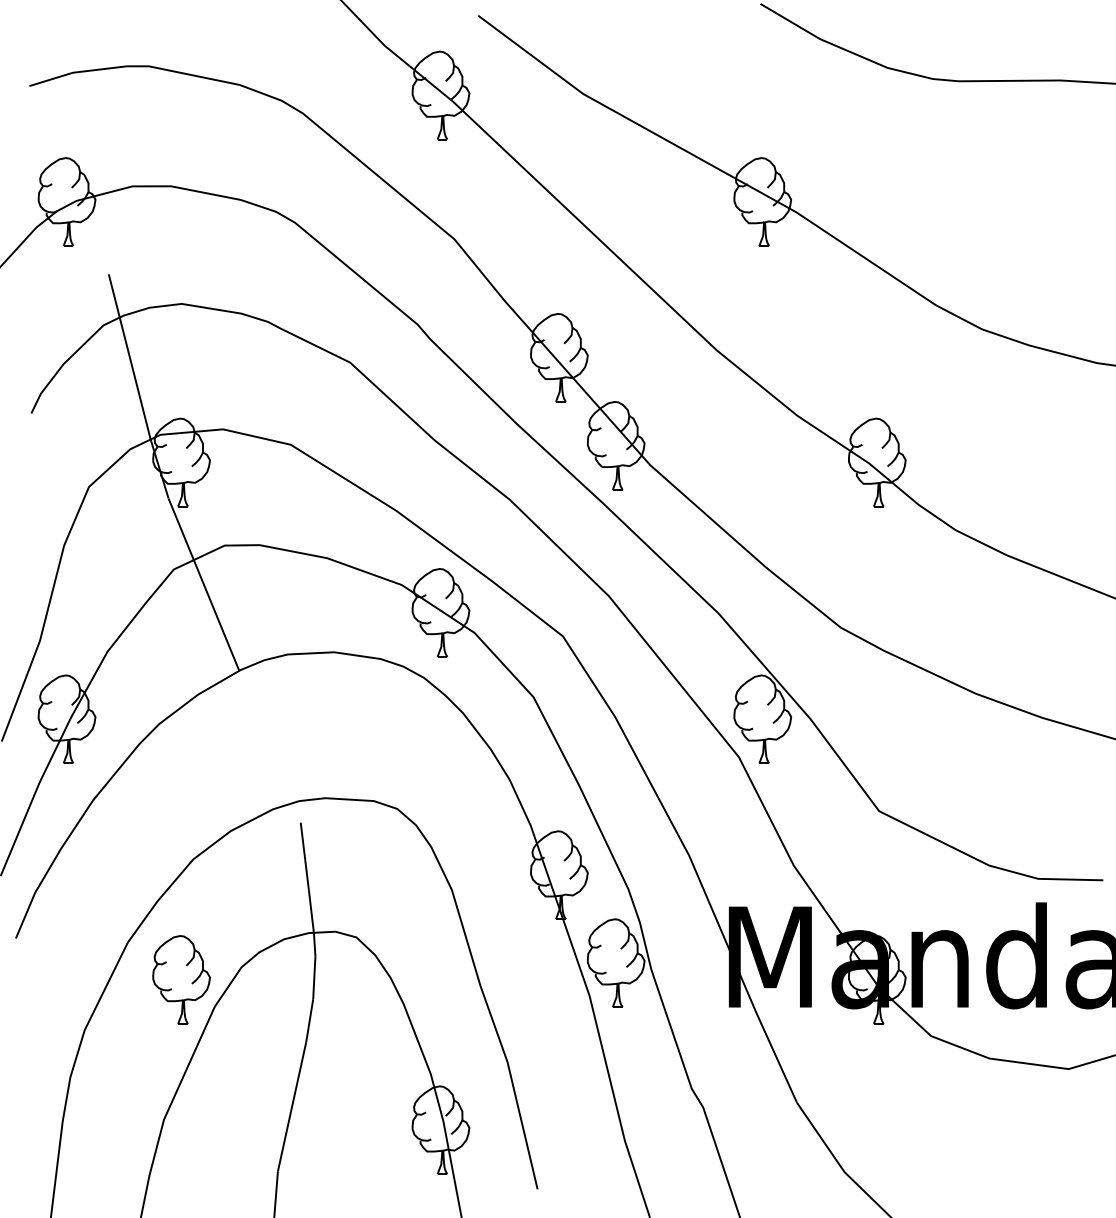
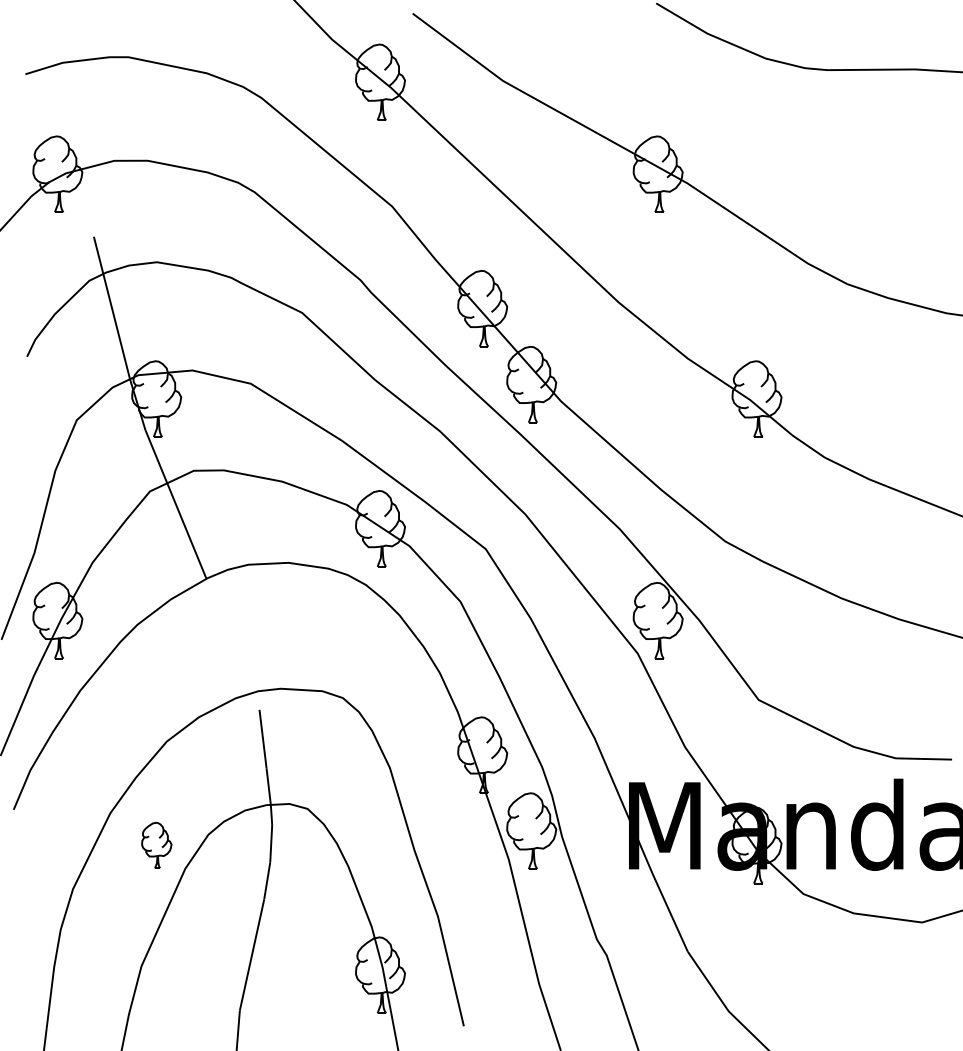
part: (181, 979) -> (156, 845), size x0.6

